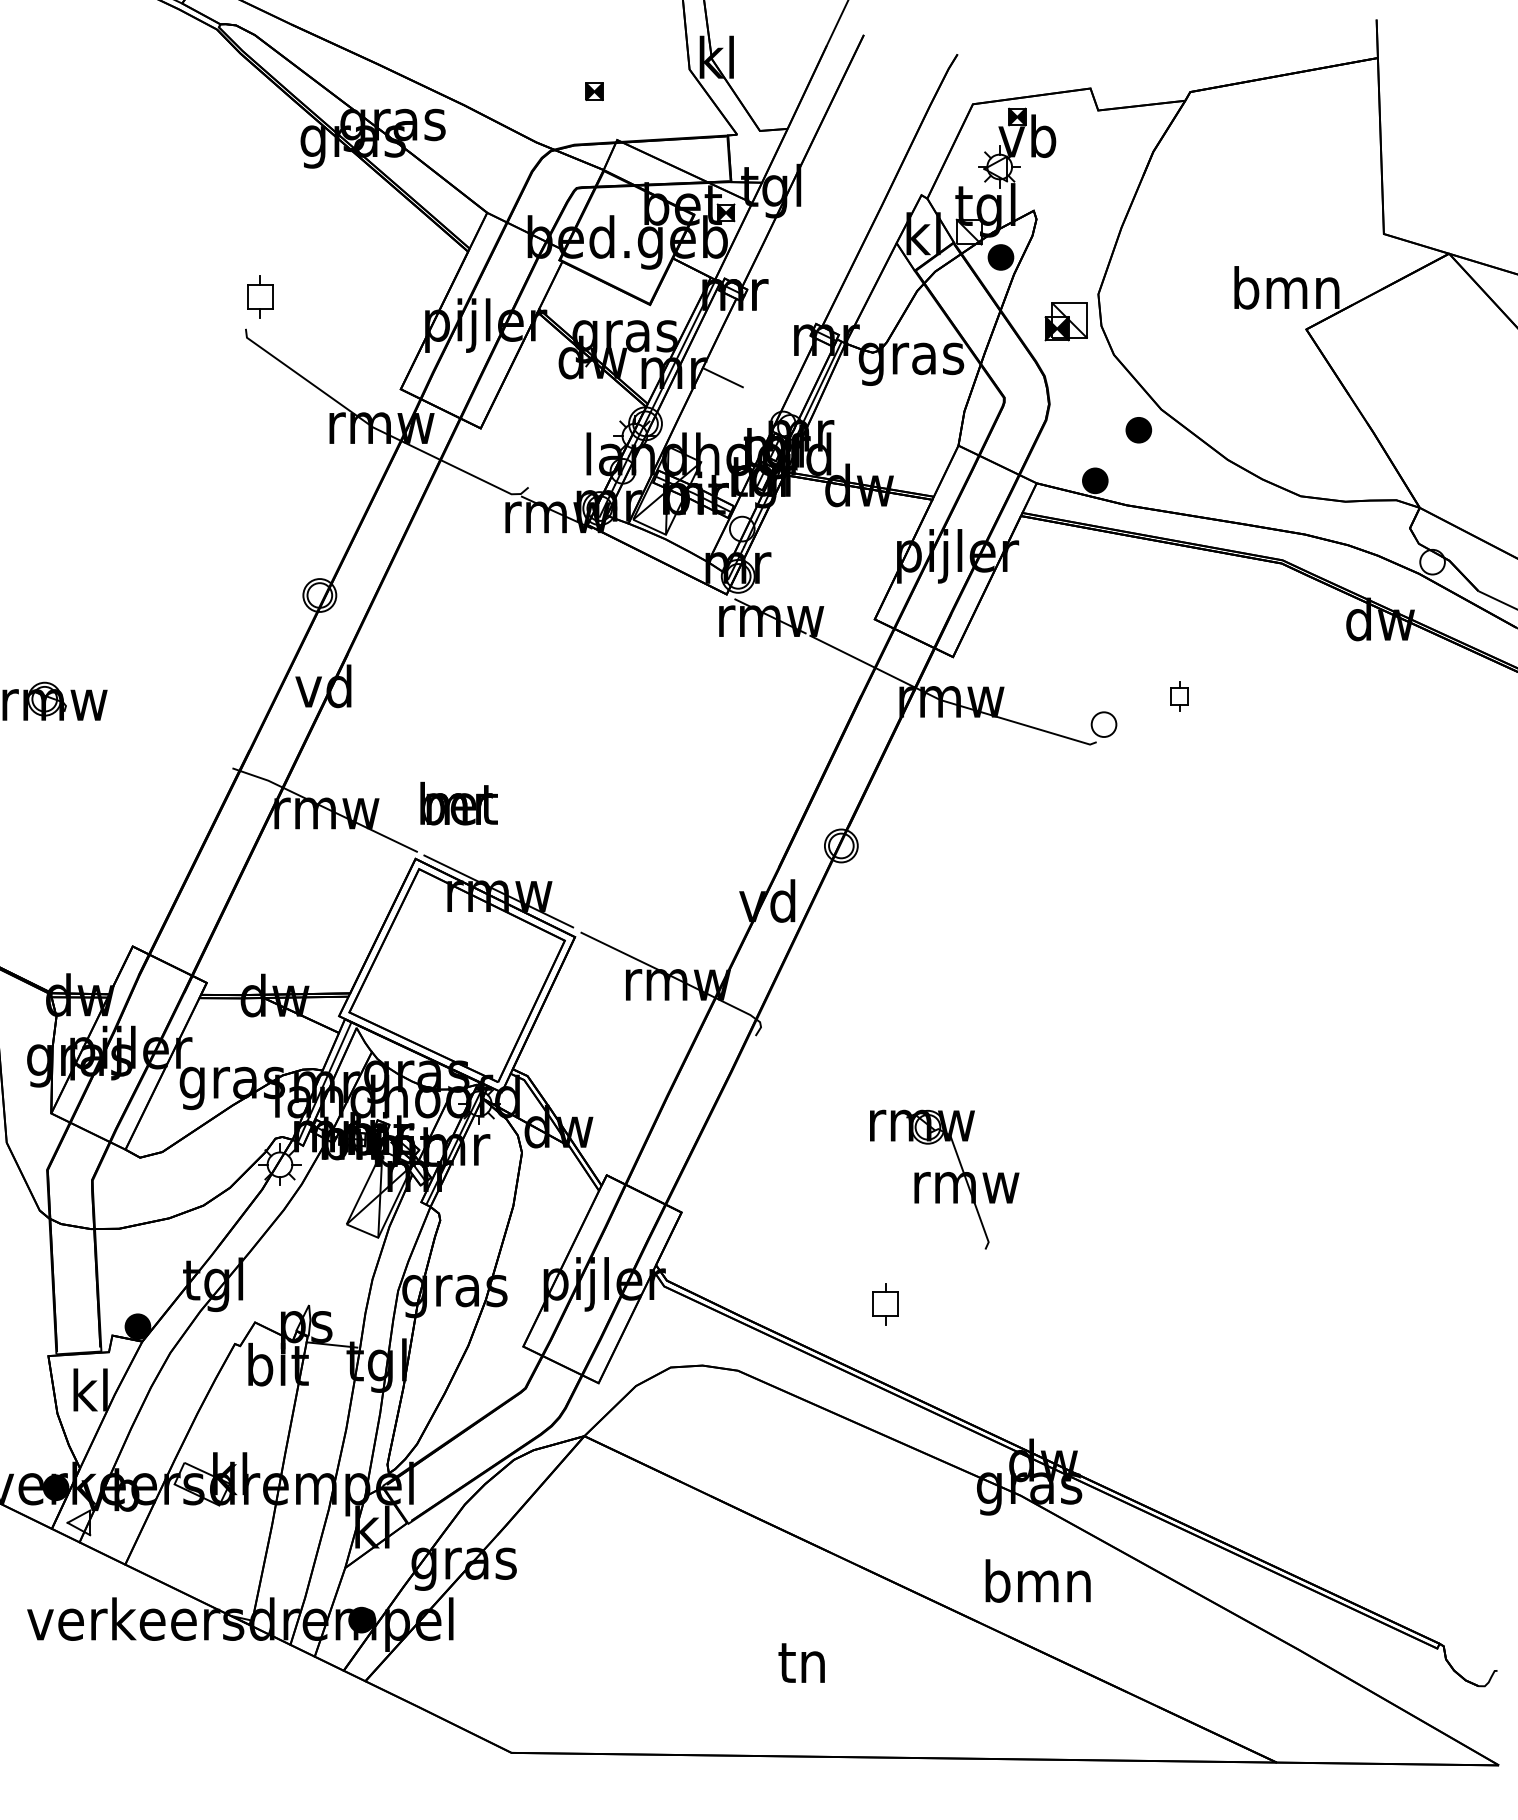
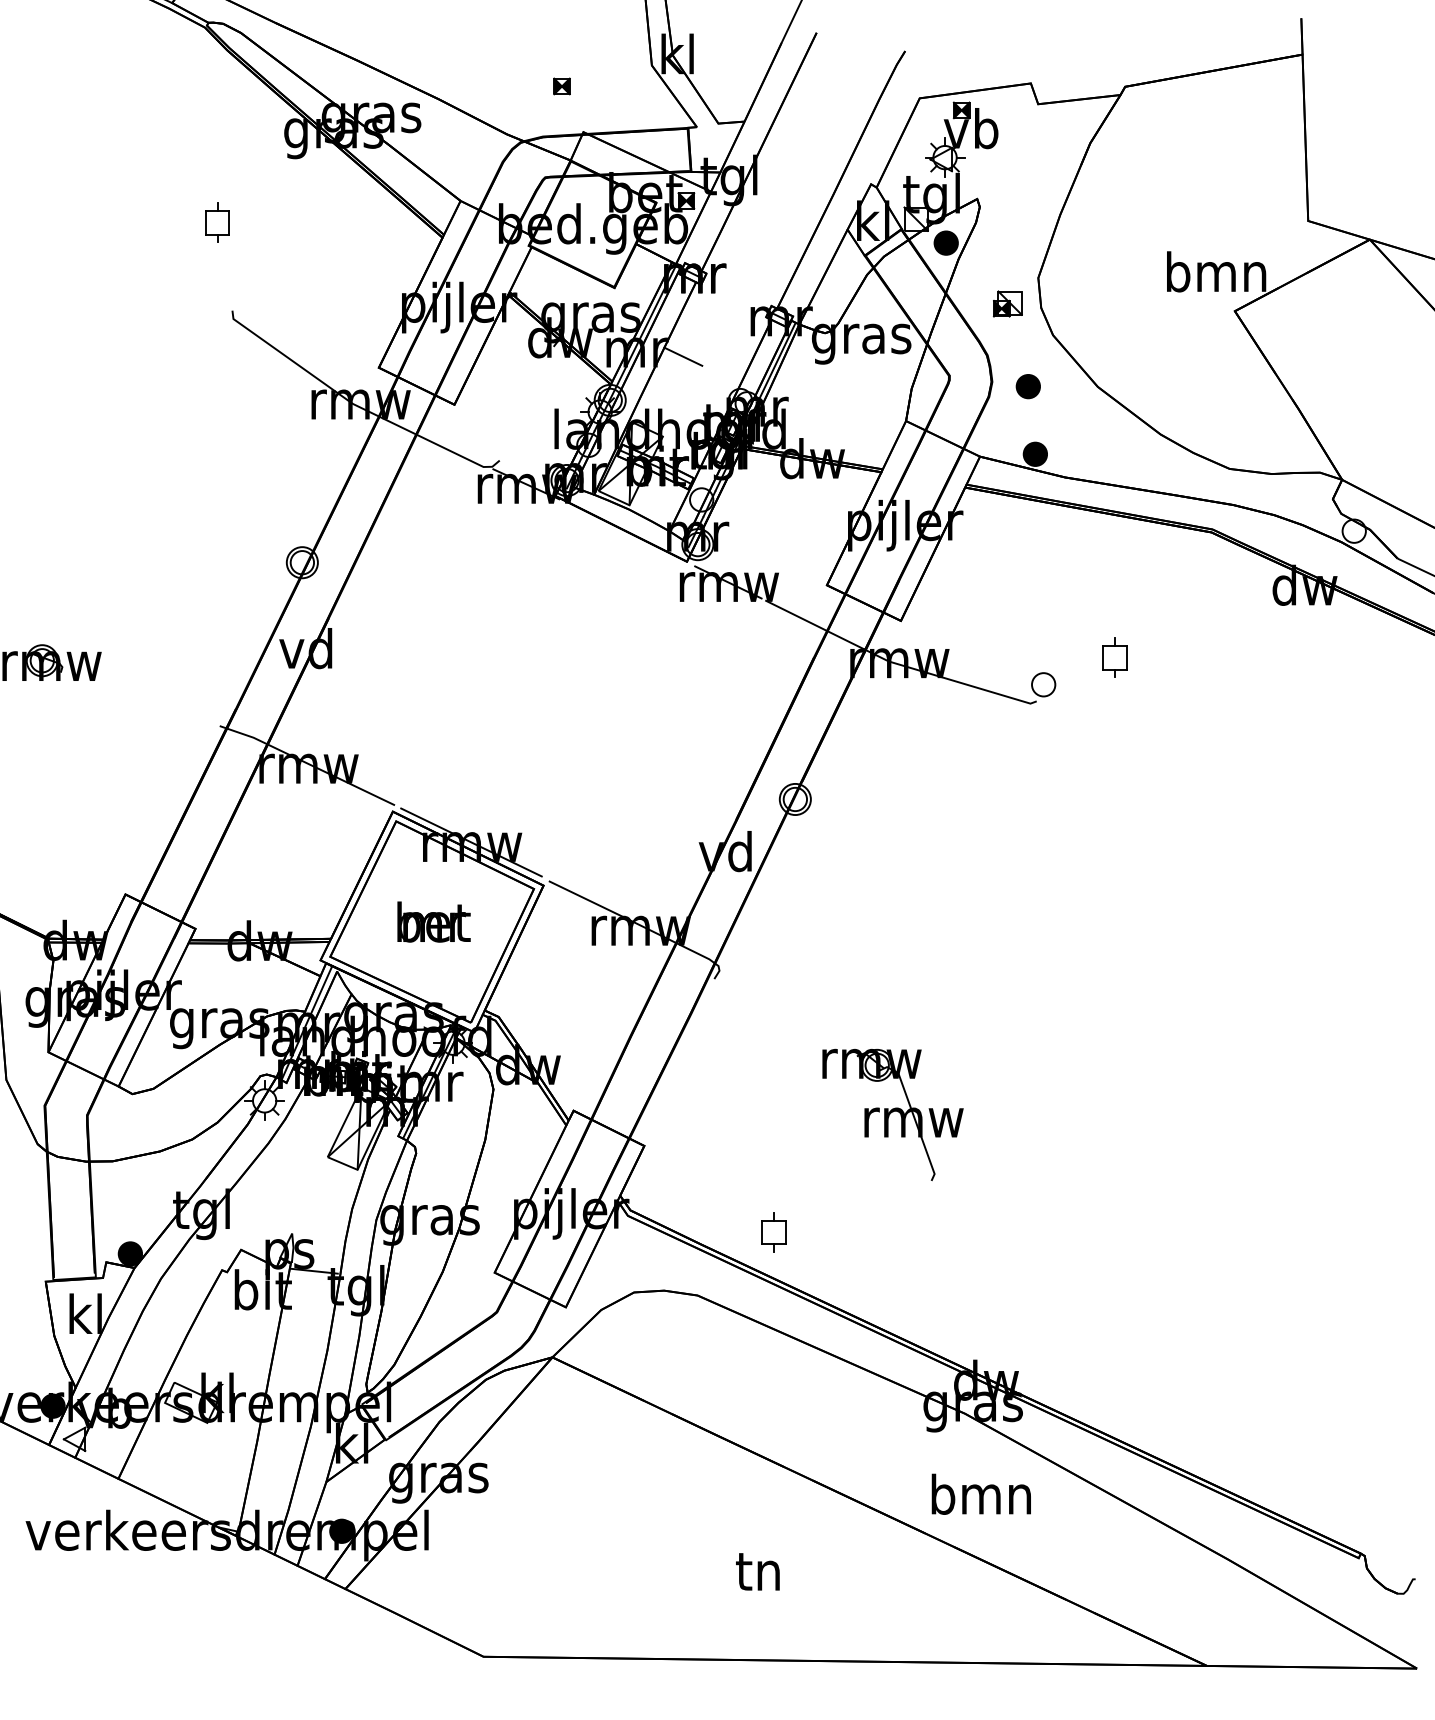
part: (260, 296) -> (217, 222), moved
part: (1065, 321) -> (1007, 303), size x0.71
part: (1138, 430) -> (1028, 386), moved
part: (1179, 696) -> (1114, 658), size x1.43
text: (458, 803) -> (433, 921), moved
part: (885, 1304) -> (773, 1232), moved

